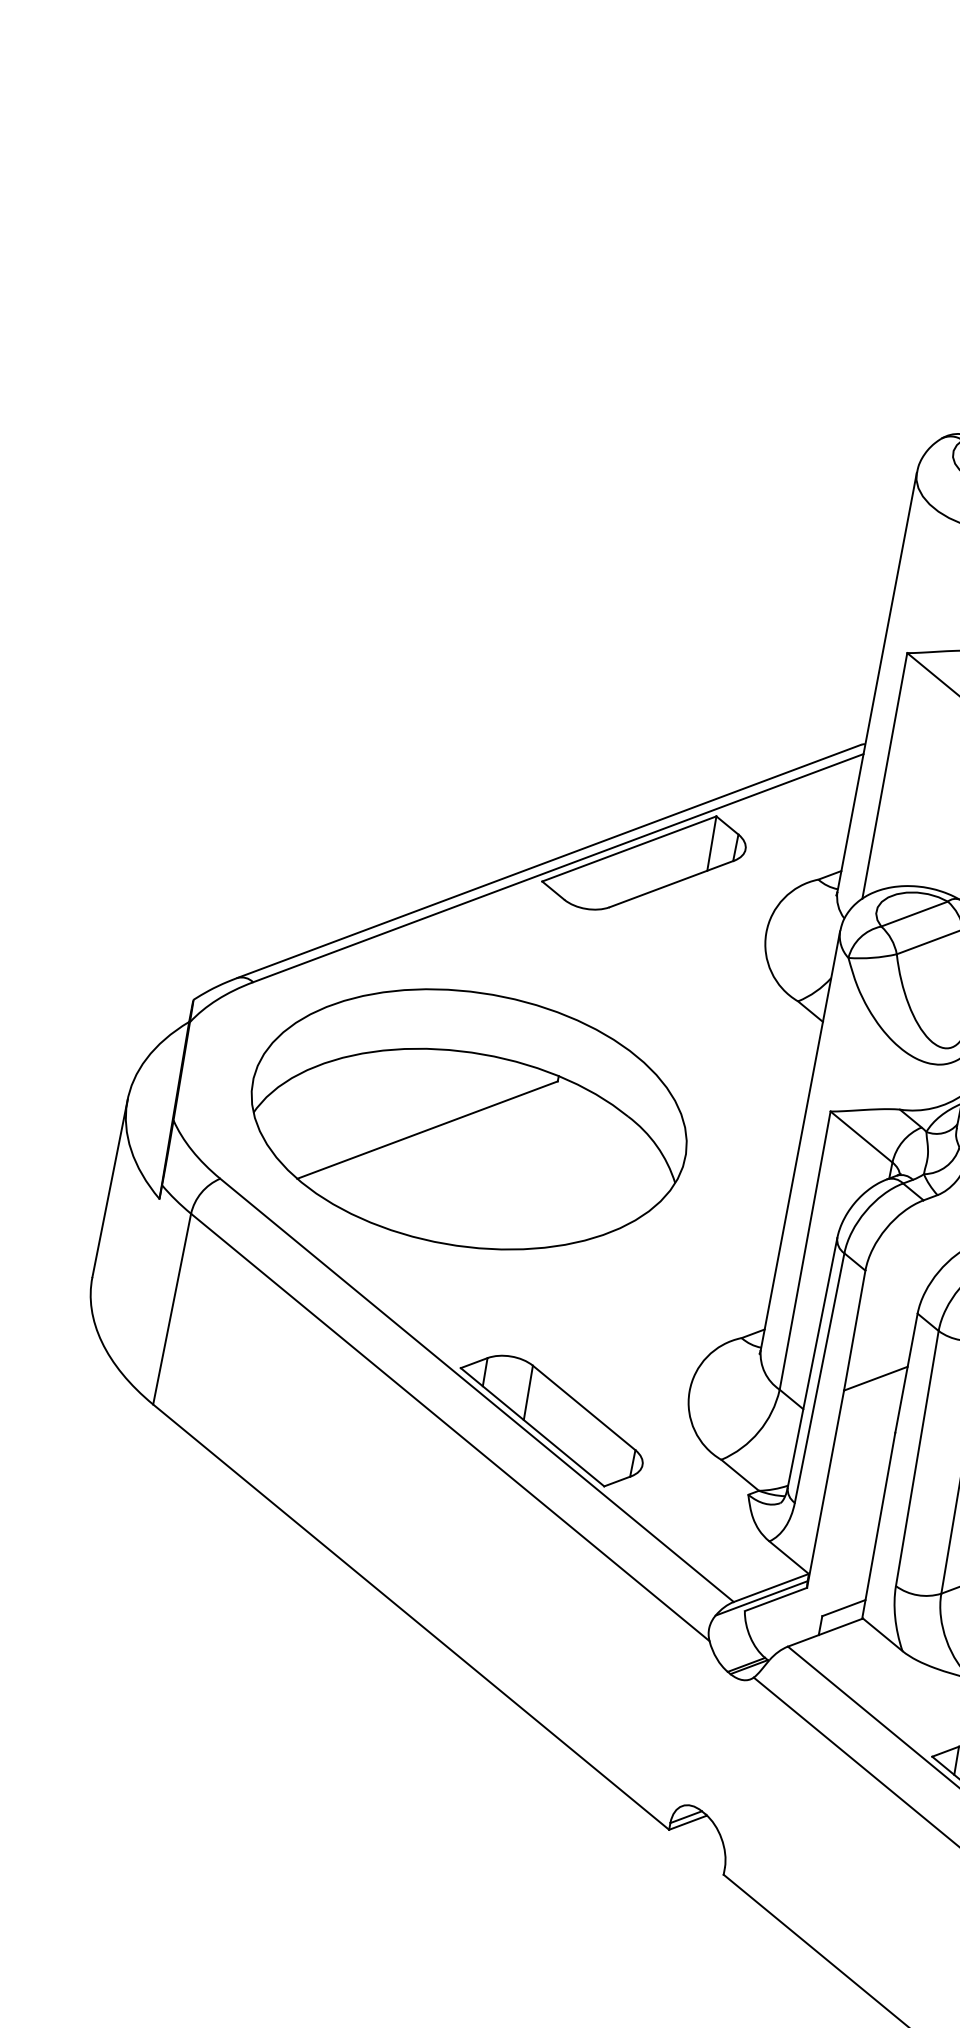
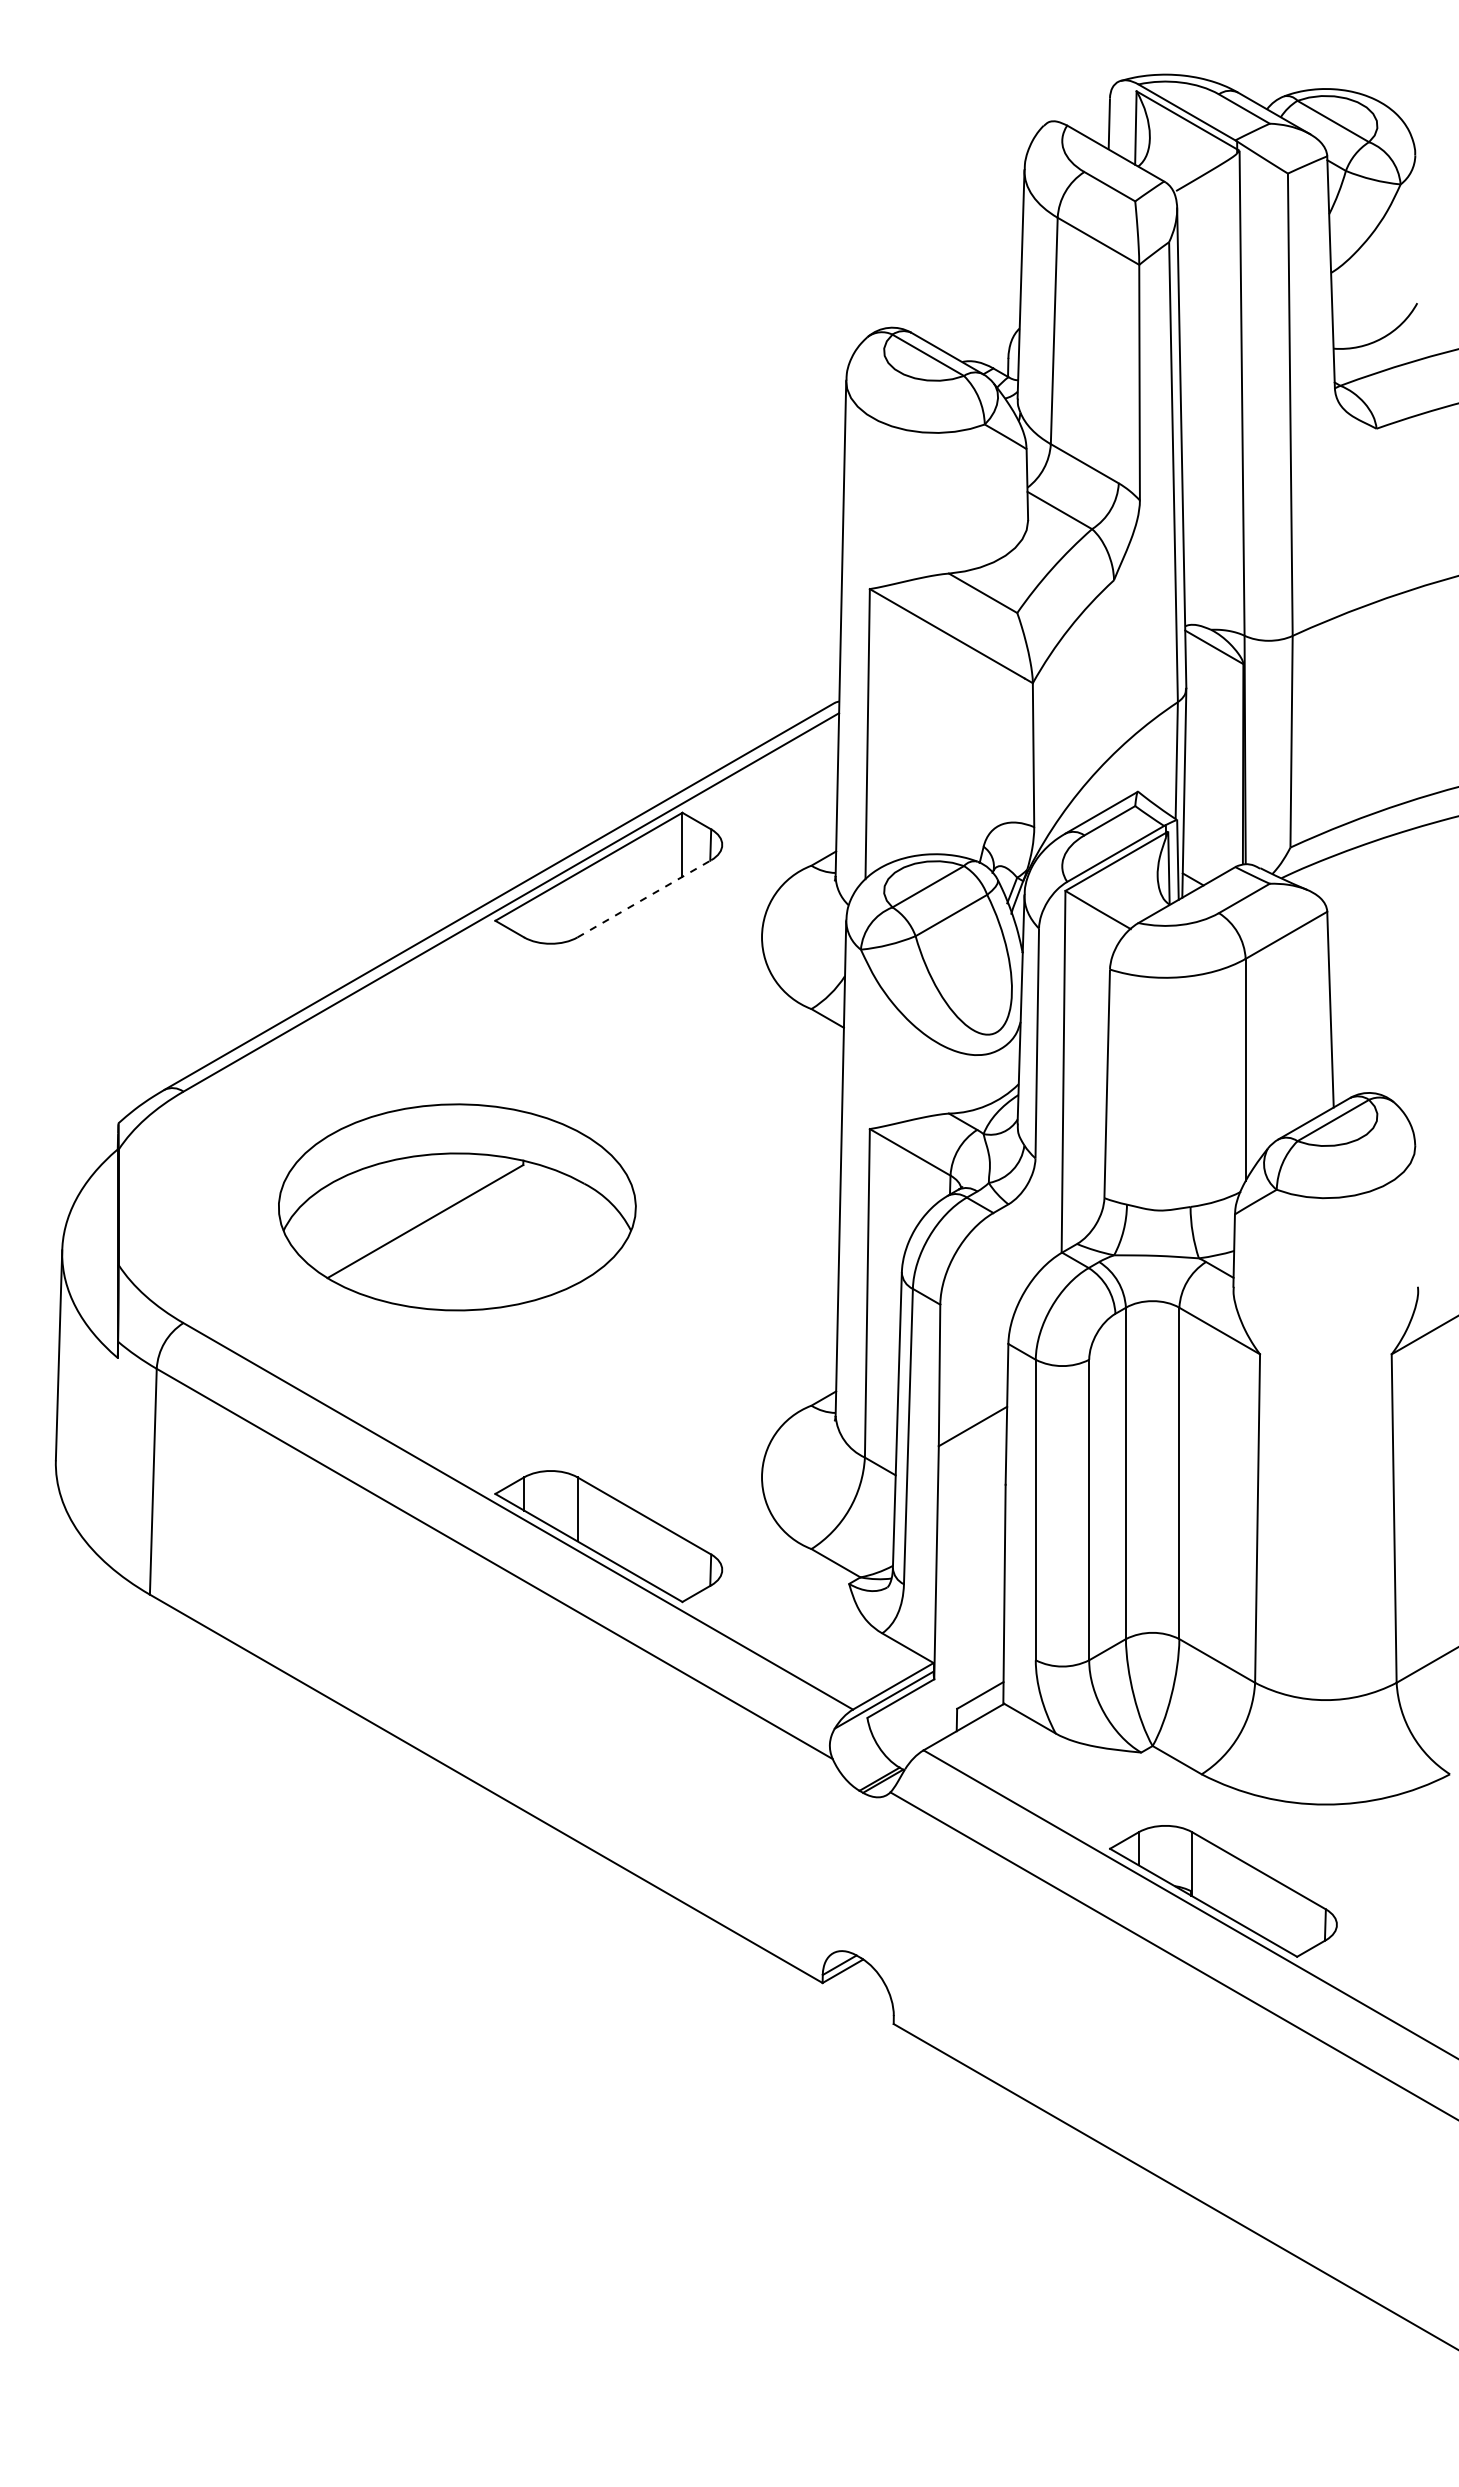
line: (672, 883) -> (644, 898), solid -> dashed
part: (469, 1119) -> (457, 1207), size x0.7

